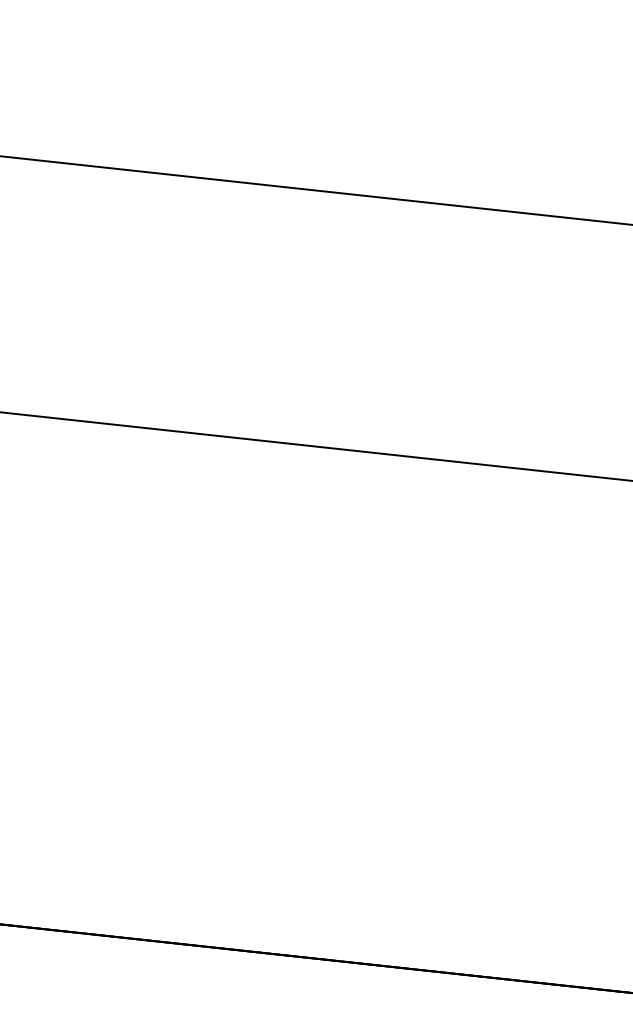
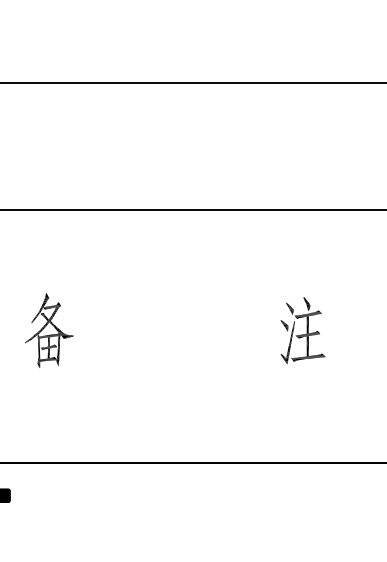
part: (445, 705) -> (302, 330), added

